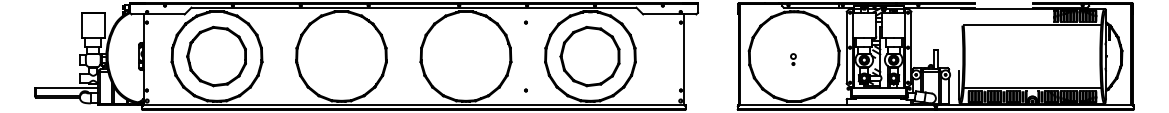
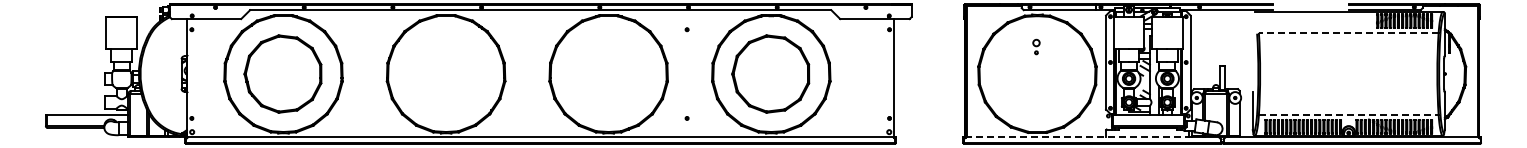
line: (1032, 24) -> (1348, 32), solid -> dashed
part: (793, 59) -> (1036, 46), moved
line: (1032, 88) -> (1348, 115), solid -> dashed
line: (825, 105) -> (1078, 137), solid -> dashed

